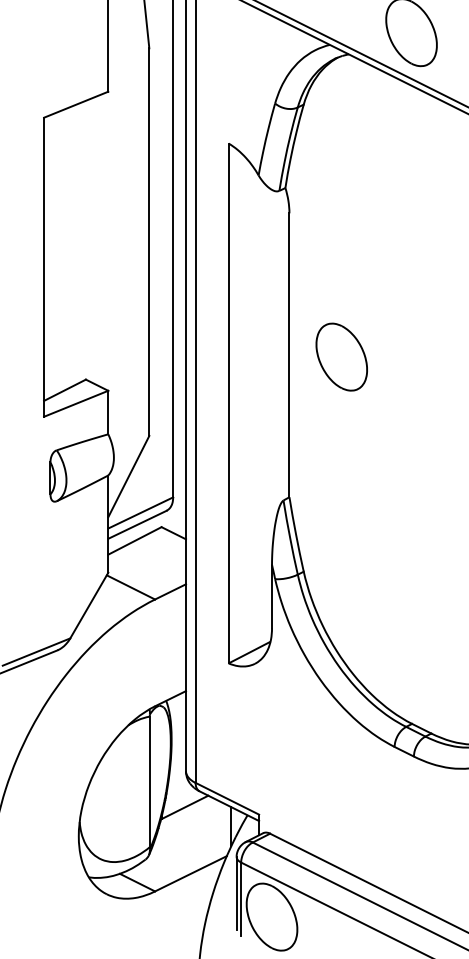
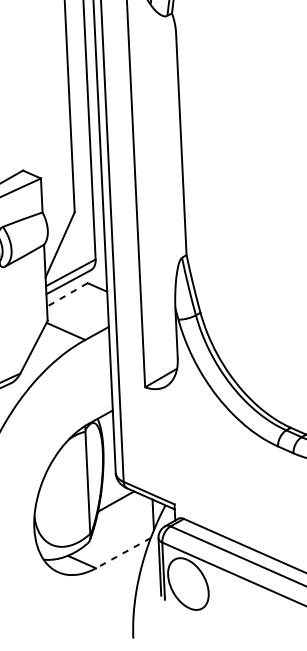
part: (341, 356) -> (222, 143), removed
line: (134, 540) -> (66, 294), solid -> dashed
line: (190, 873) -> (123, 552), solid -> dashed

